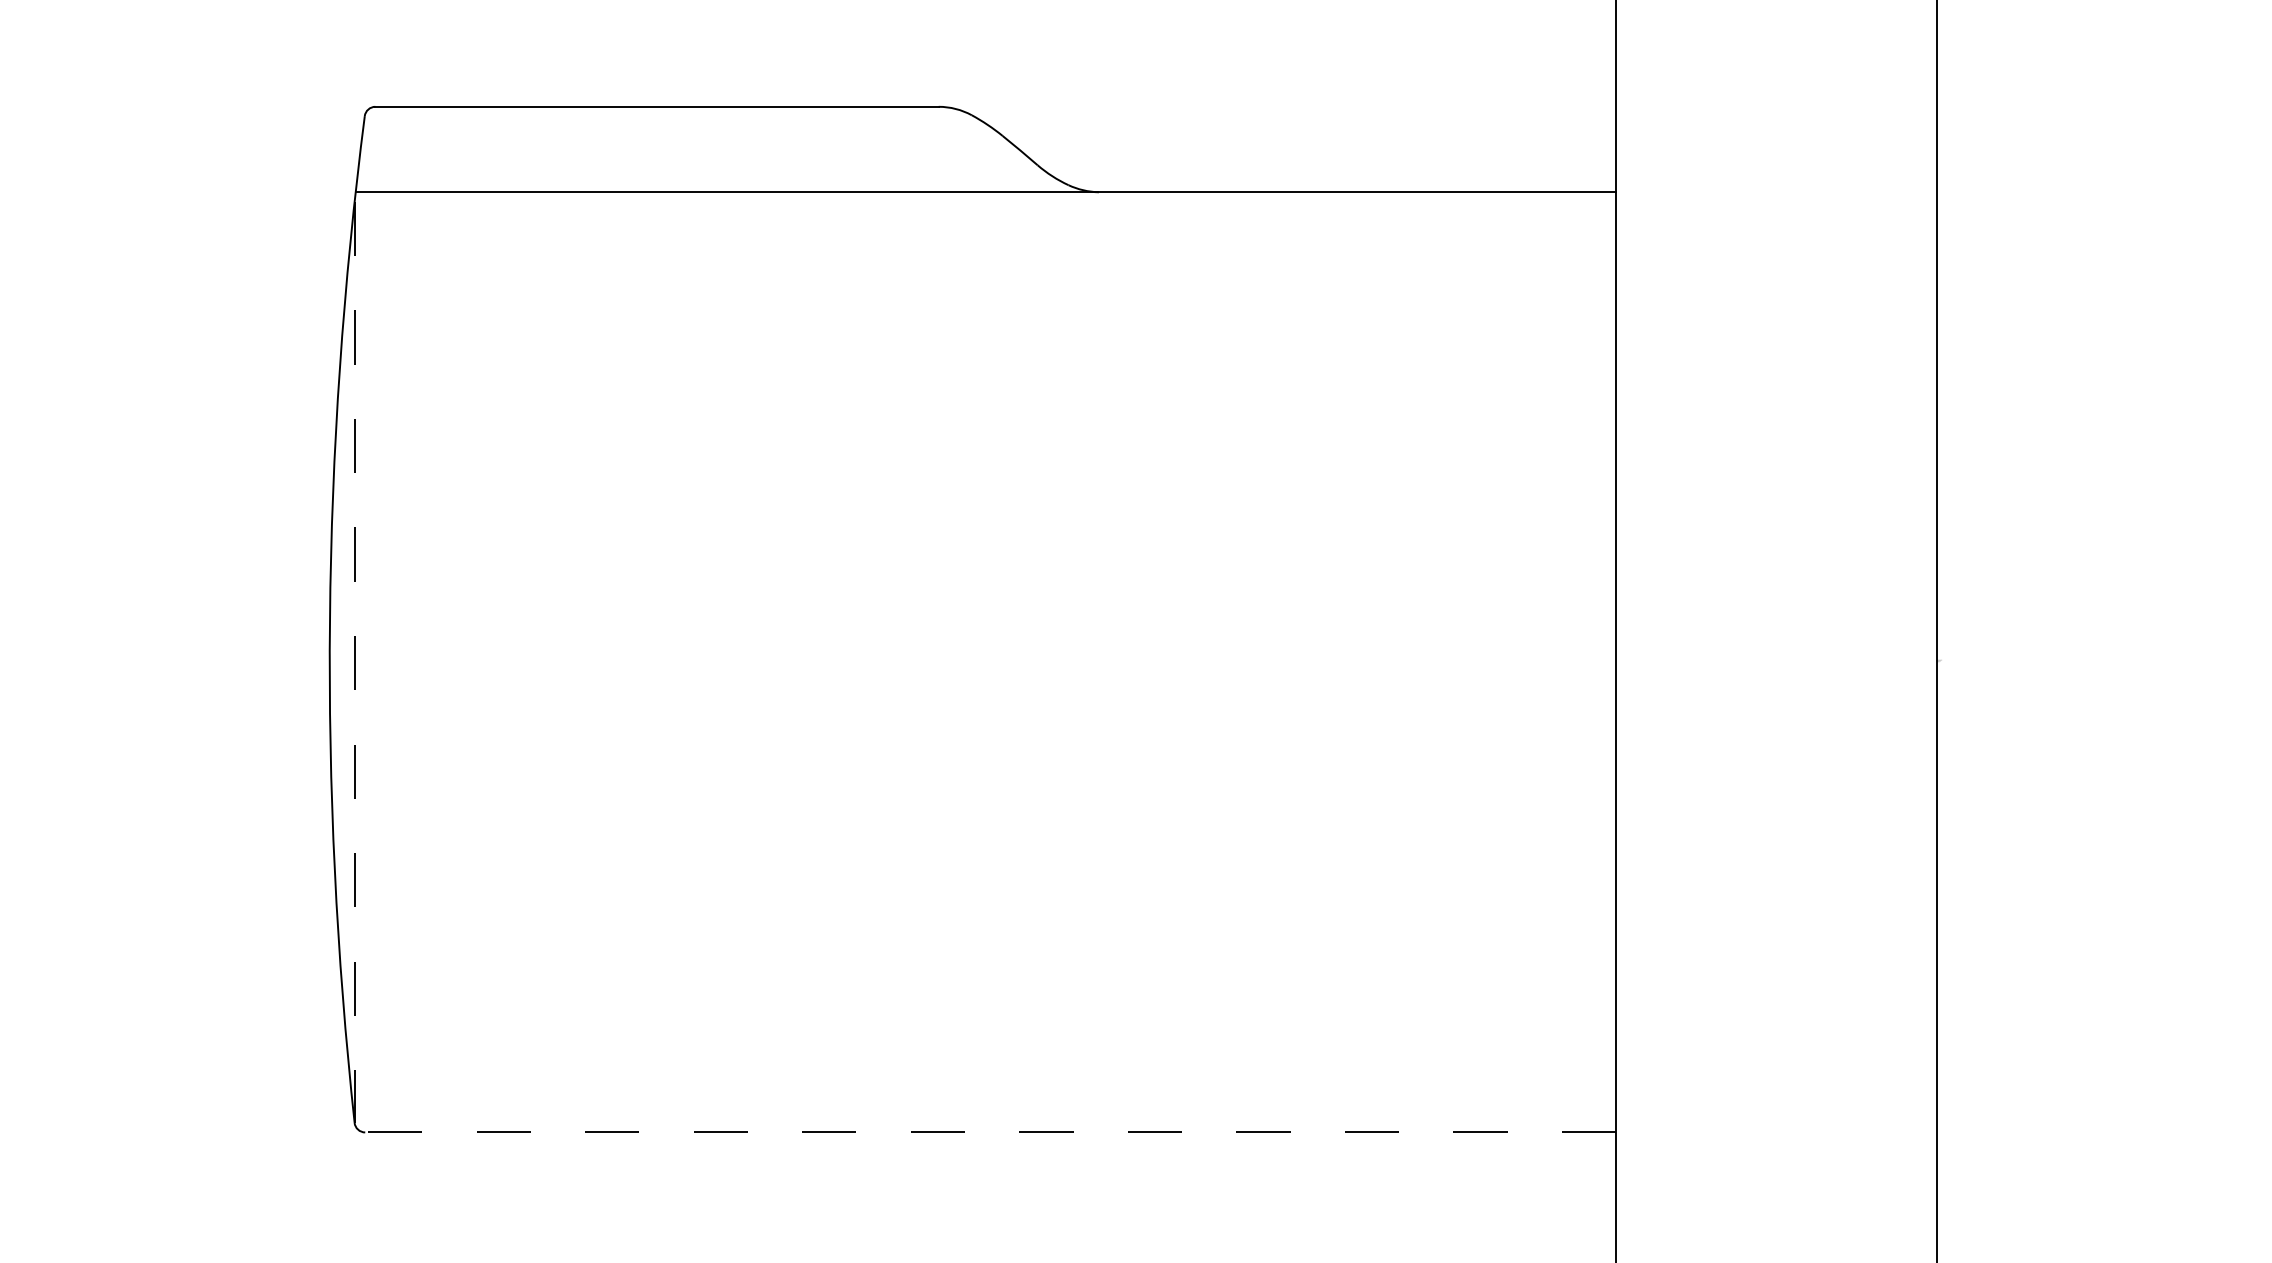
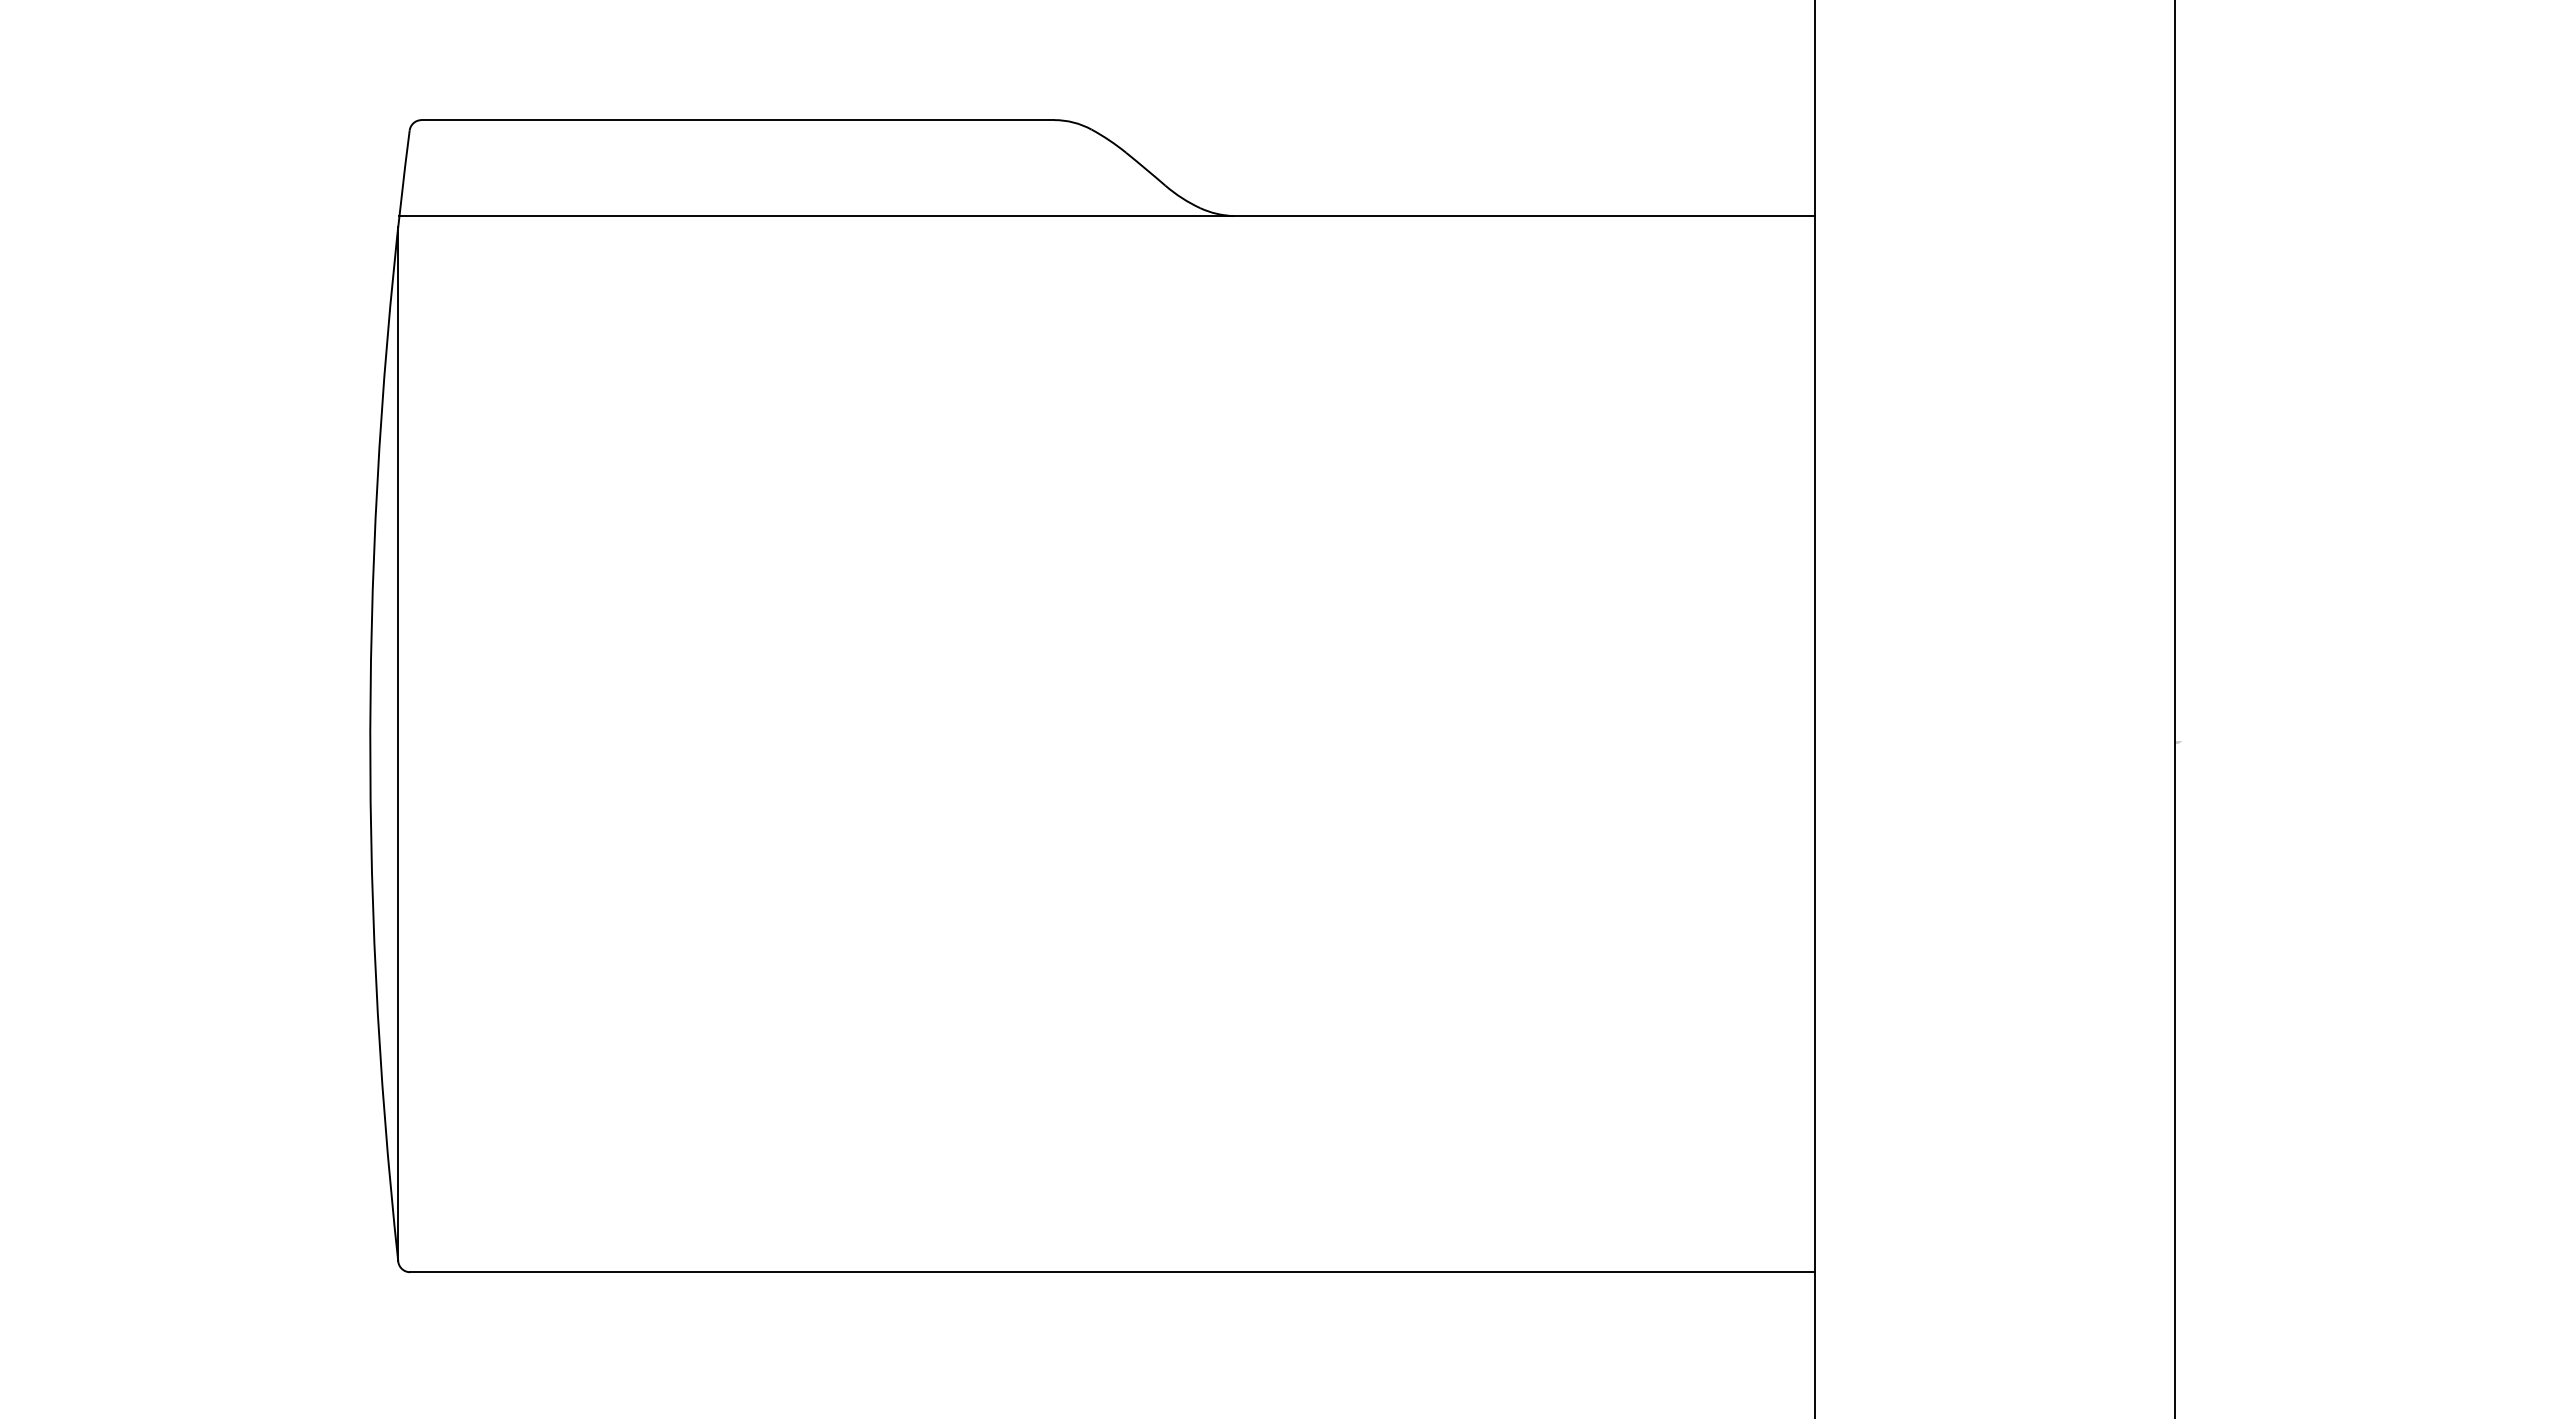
line: (354, 662) -> (398, 744), dashed -> solid
line: (990, 1132) -> (1112, 1272), dashed -> solid

